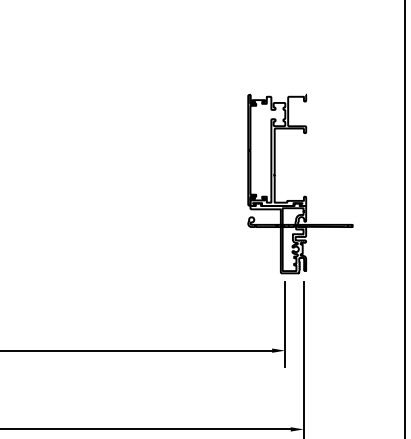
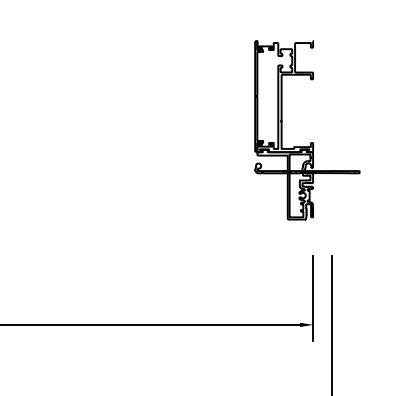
part: (304, 195) -> (311, 141), moved

